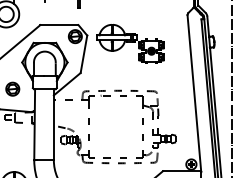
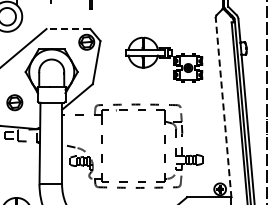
line: (59, 25) -> (68, 29), solid -> dashed
part: (130, 43) -> (164, 59), moved
line: (194, 93) -> (223, 107), solid -> dashed

